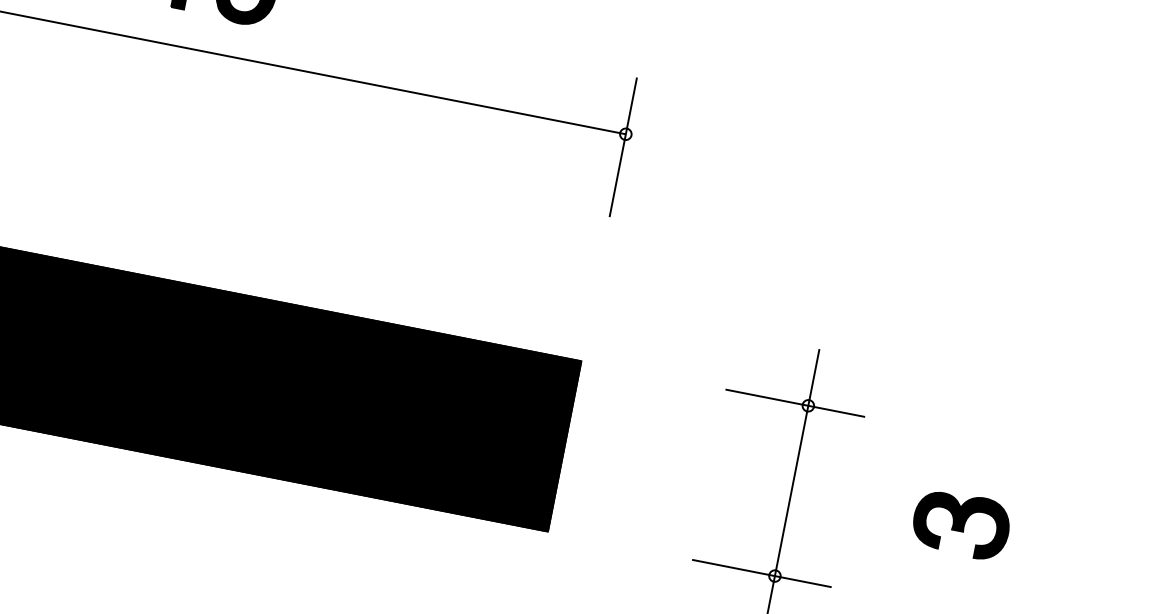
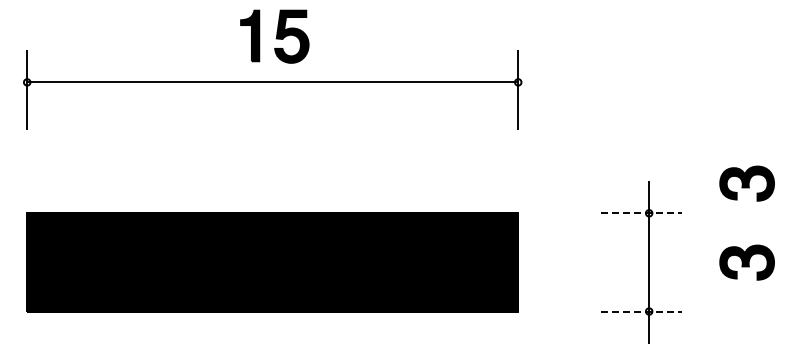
part: (987, 387) -> (746, 183), added
line: (796, 403) -> (642, 213), solid -> dashed
line: (763, 573) -> (642, 311), solid -> dashed

